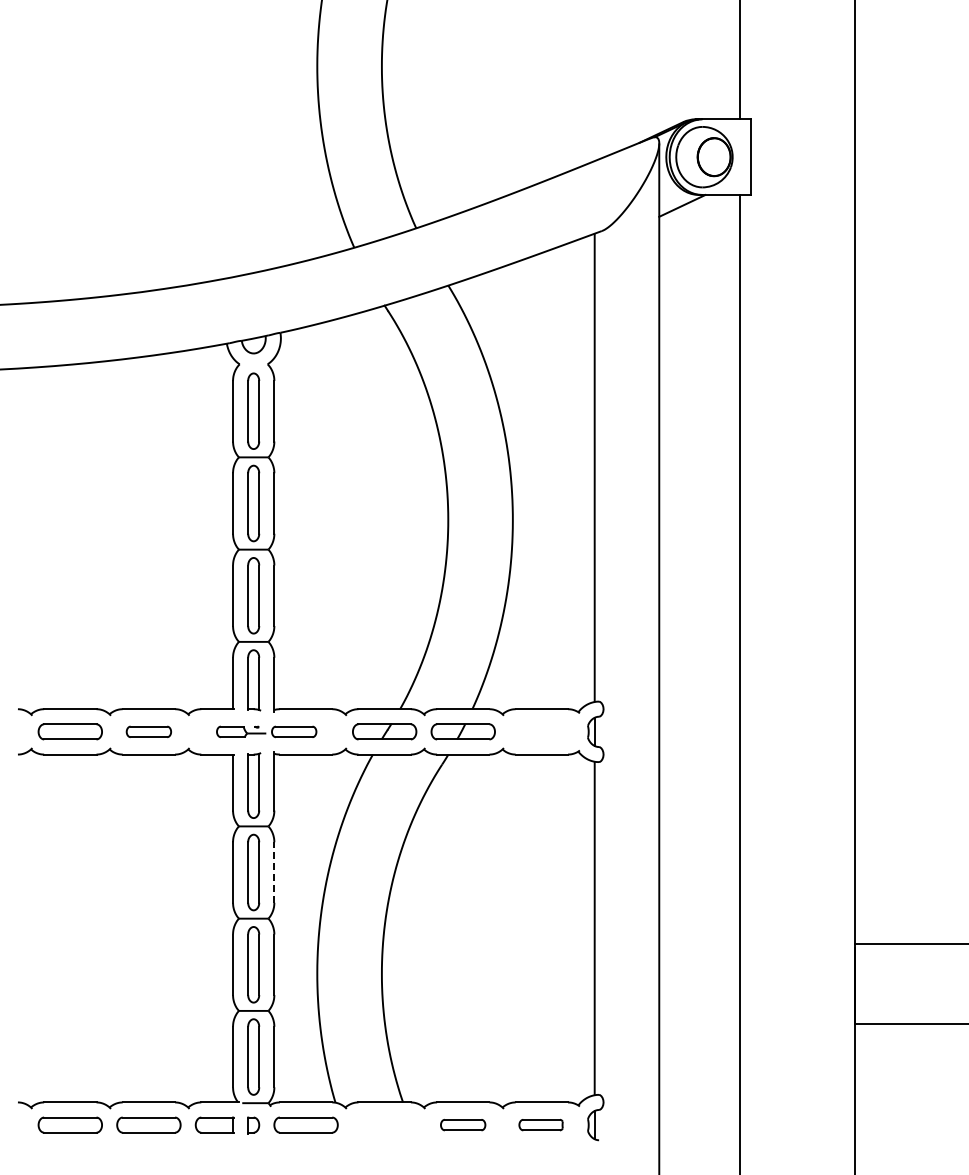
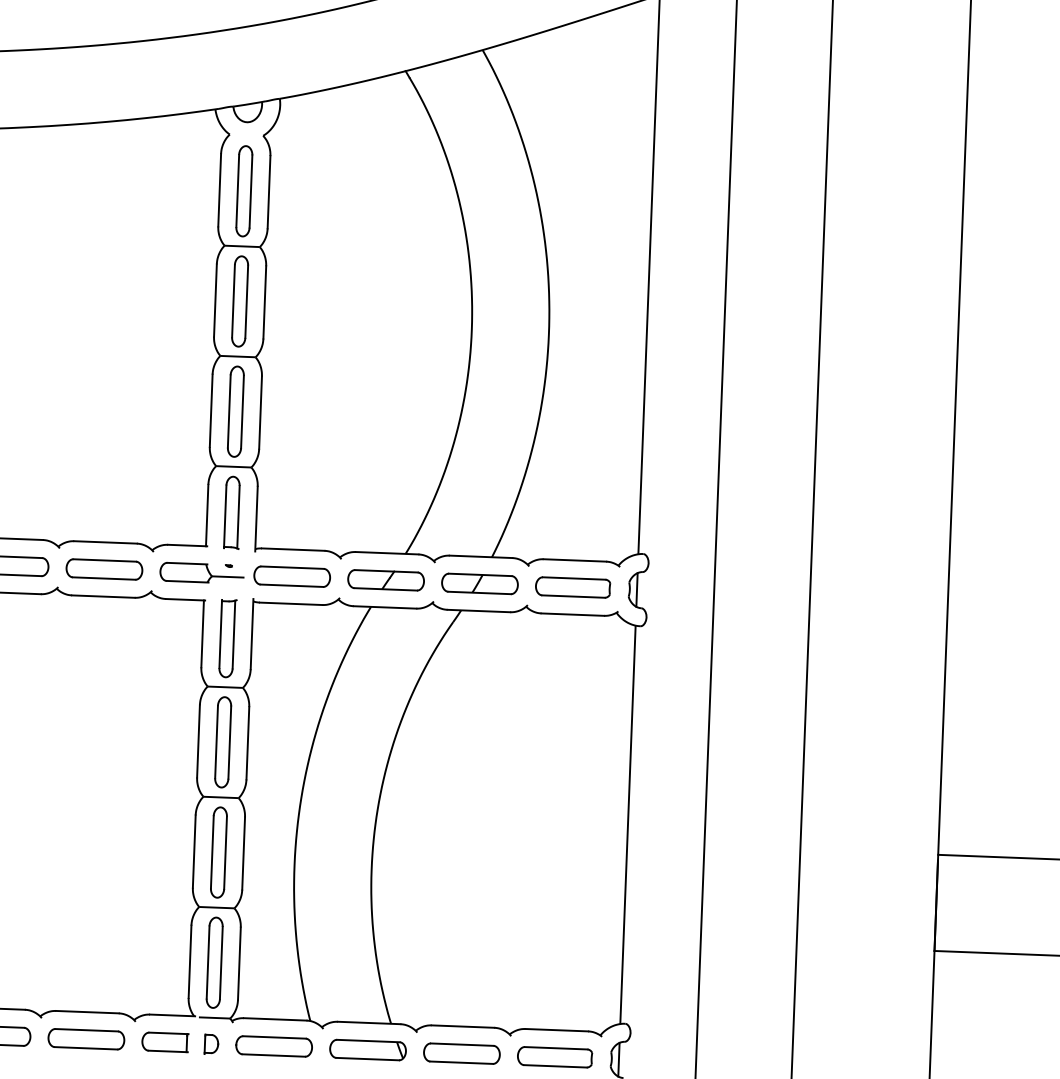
part: (148, 731) -> (103, 569), size x1.43
part: (266, 731) -> (244, 574), size x1.43
part: (540, 731) -> (572, 587), added
line: (274, 872) -> (248, 743), dashed -> solid
part: (384, 1124) -> (367, 1049), added
part: (462, 1124) -> (461, 1052), size x1.43
part: (540, 1124) -> (554, 1056), size x1.43

